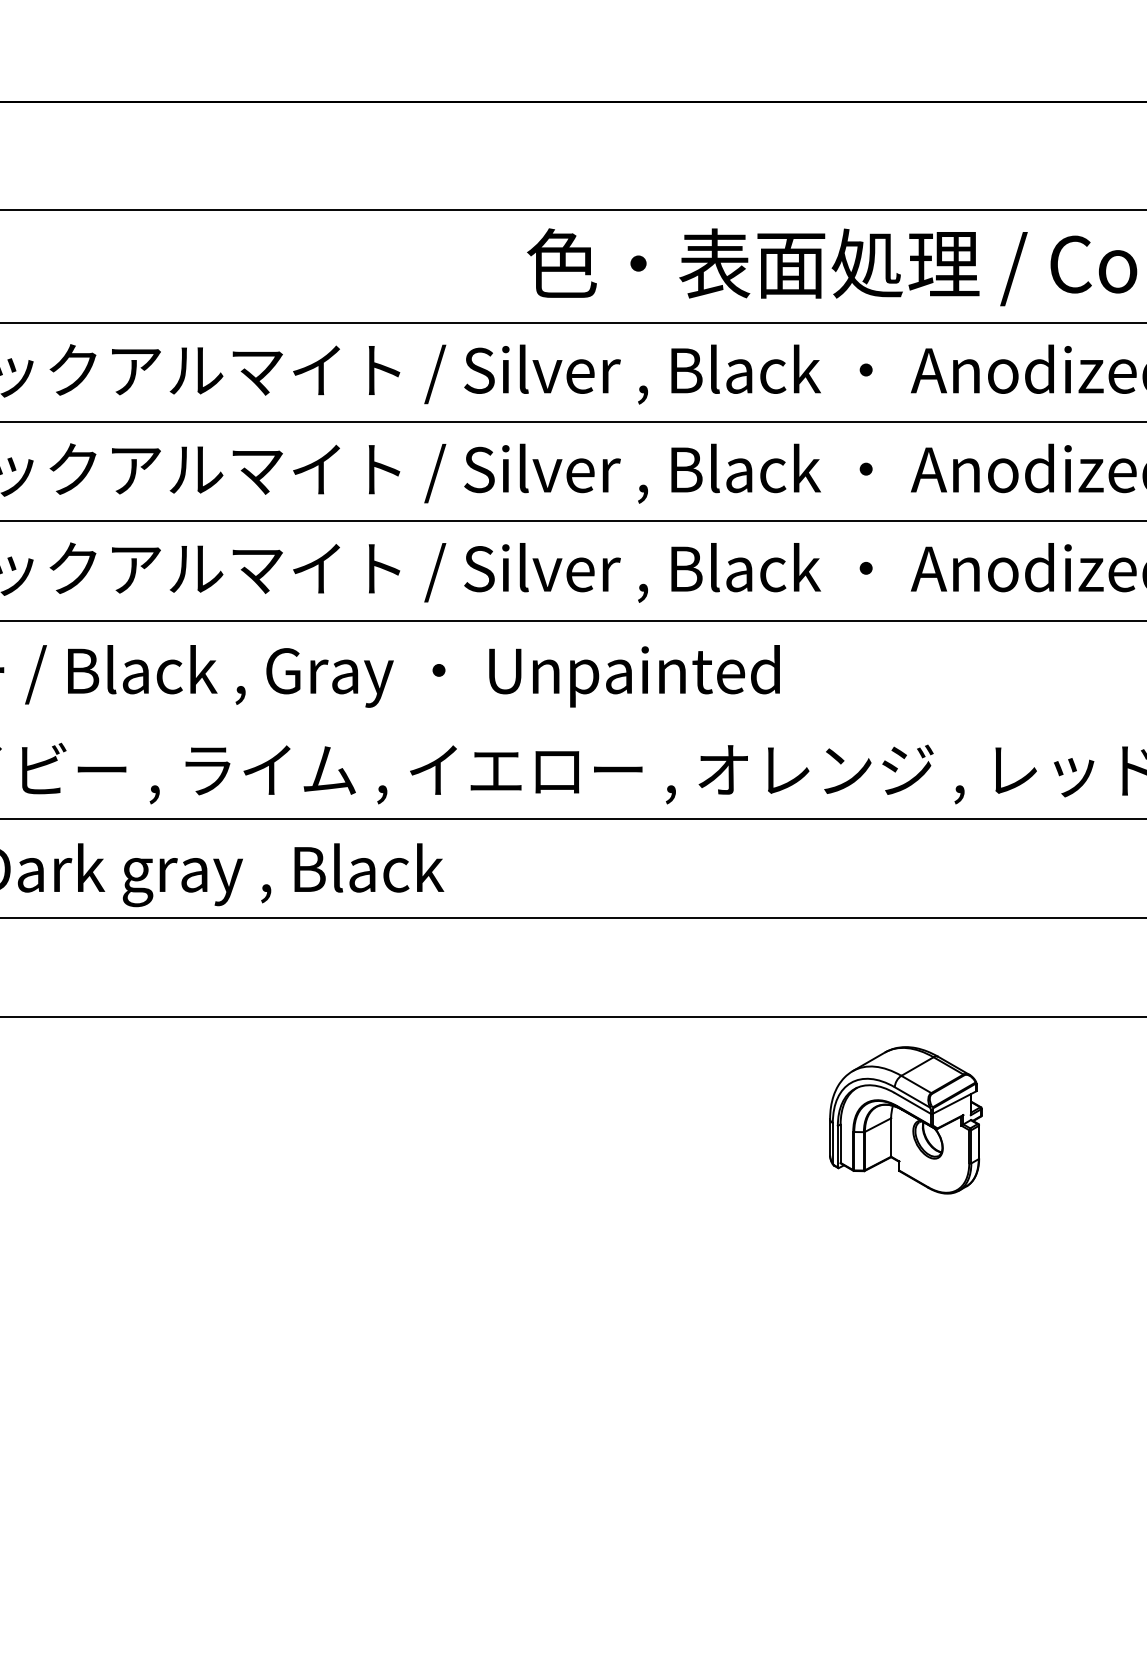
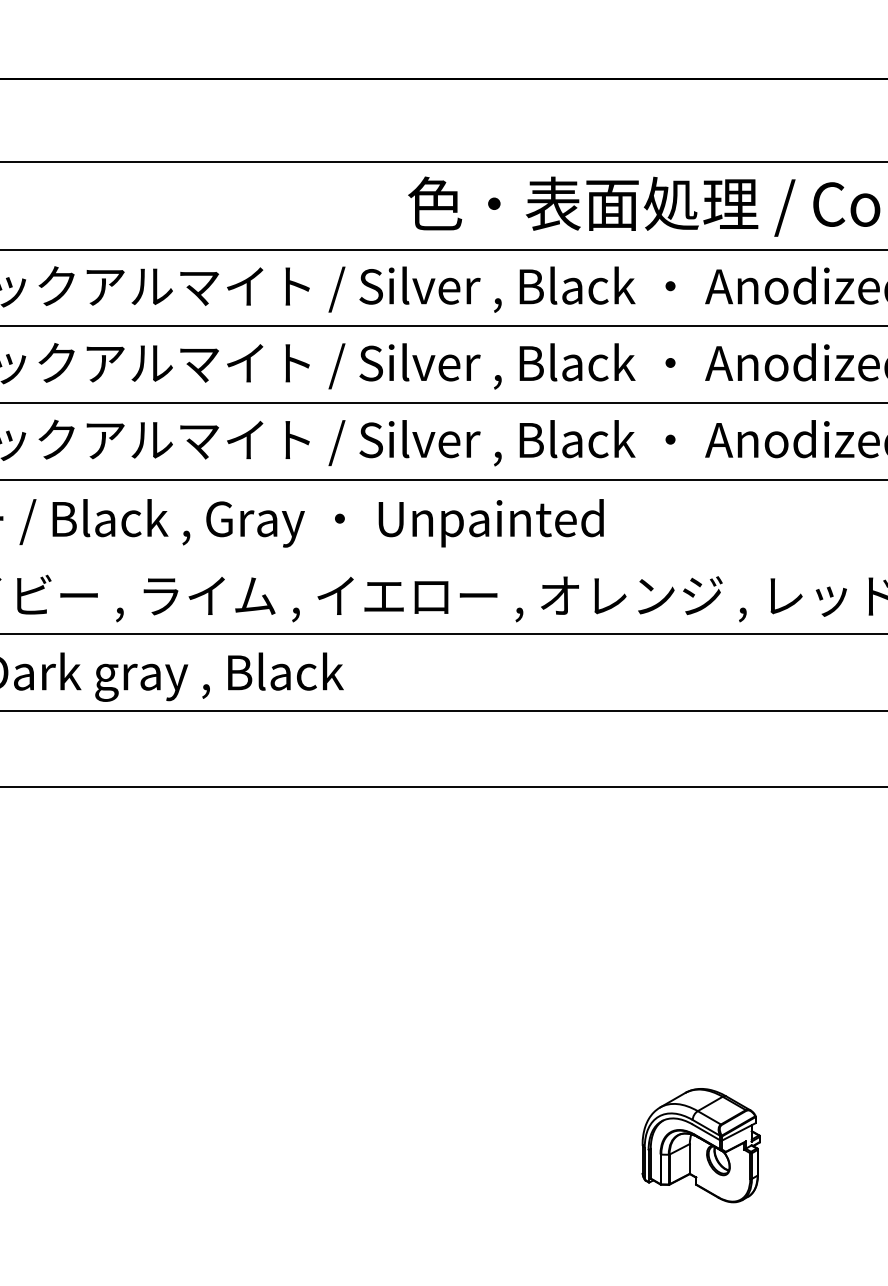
part: (905, 1120) -> (700, 1145), moved

